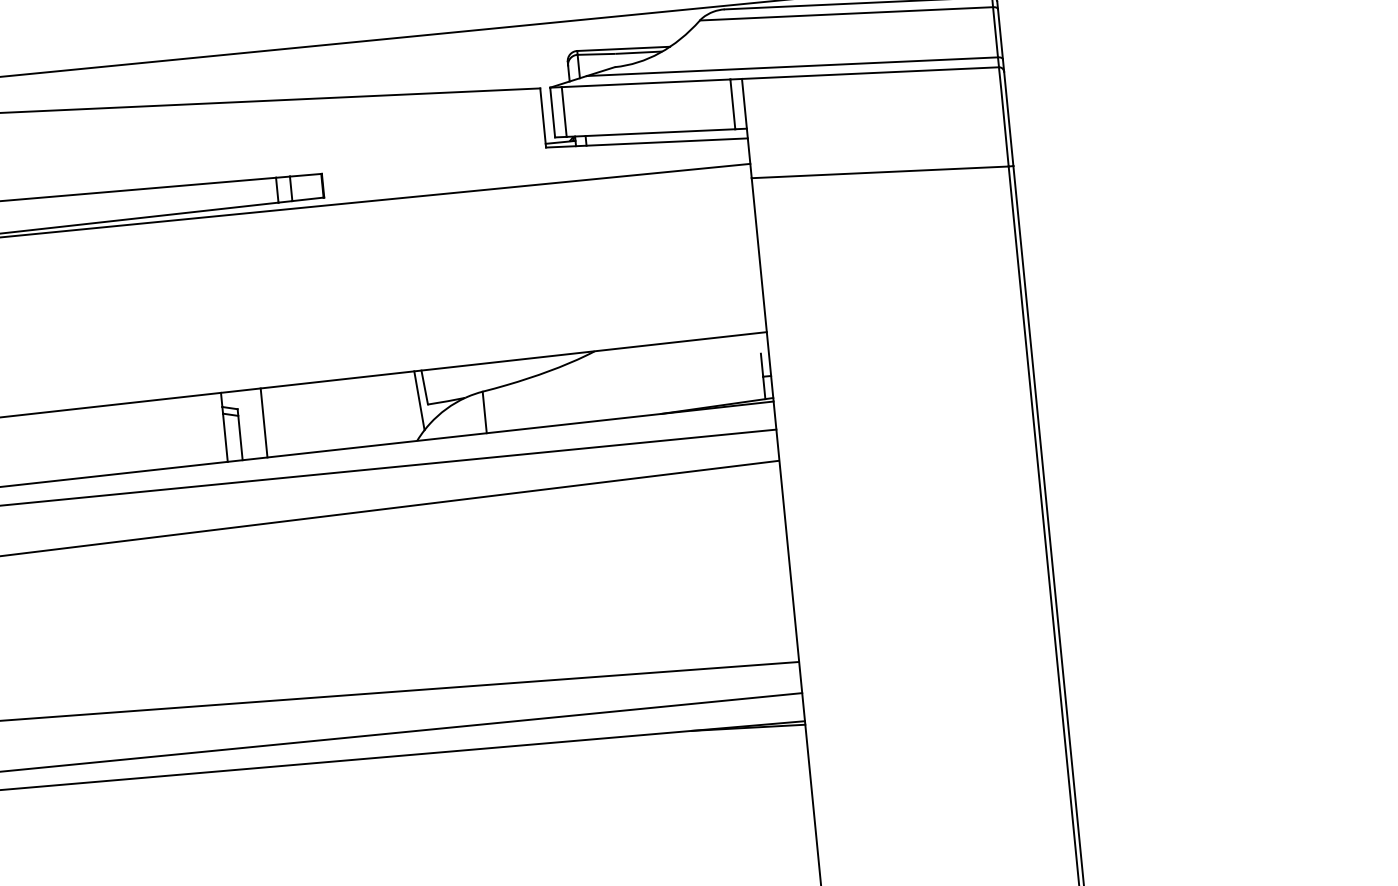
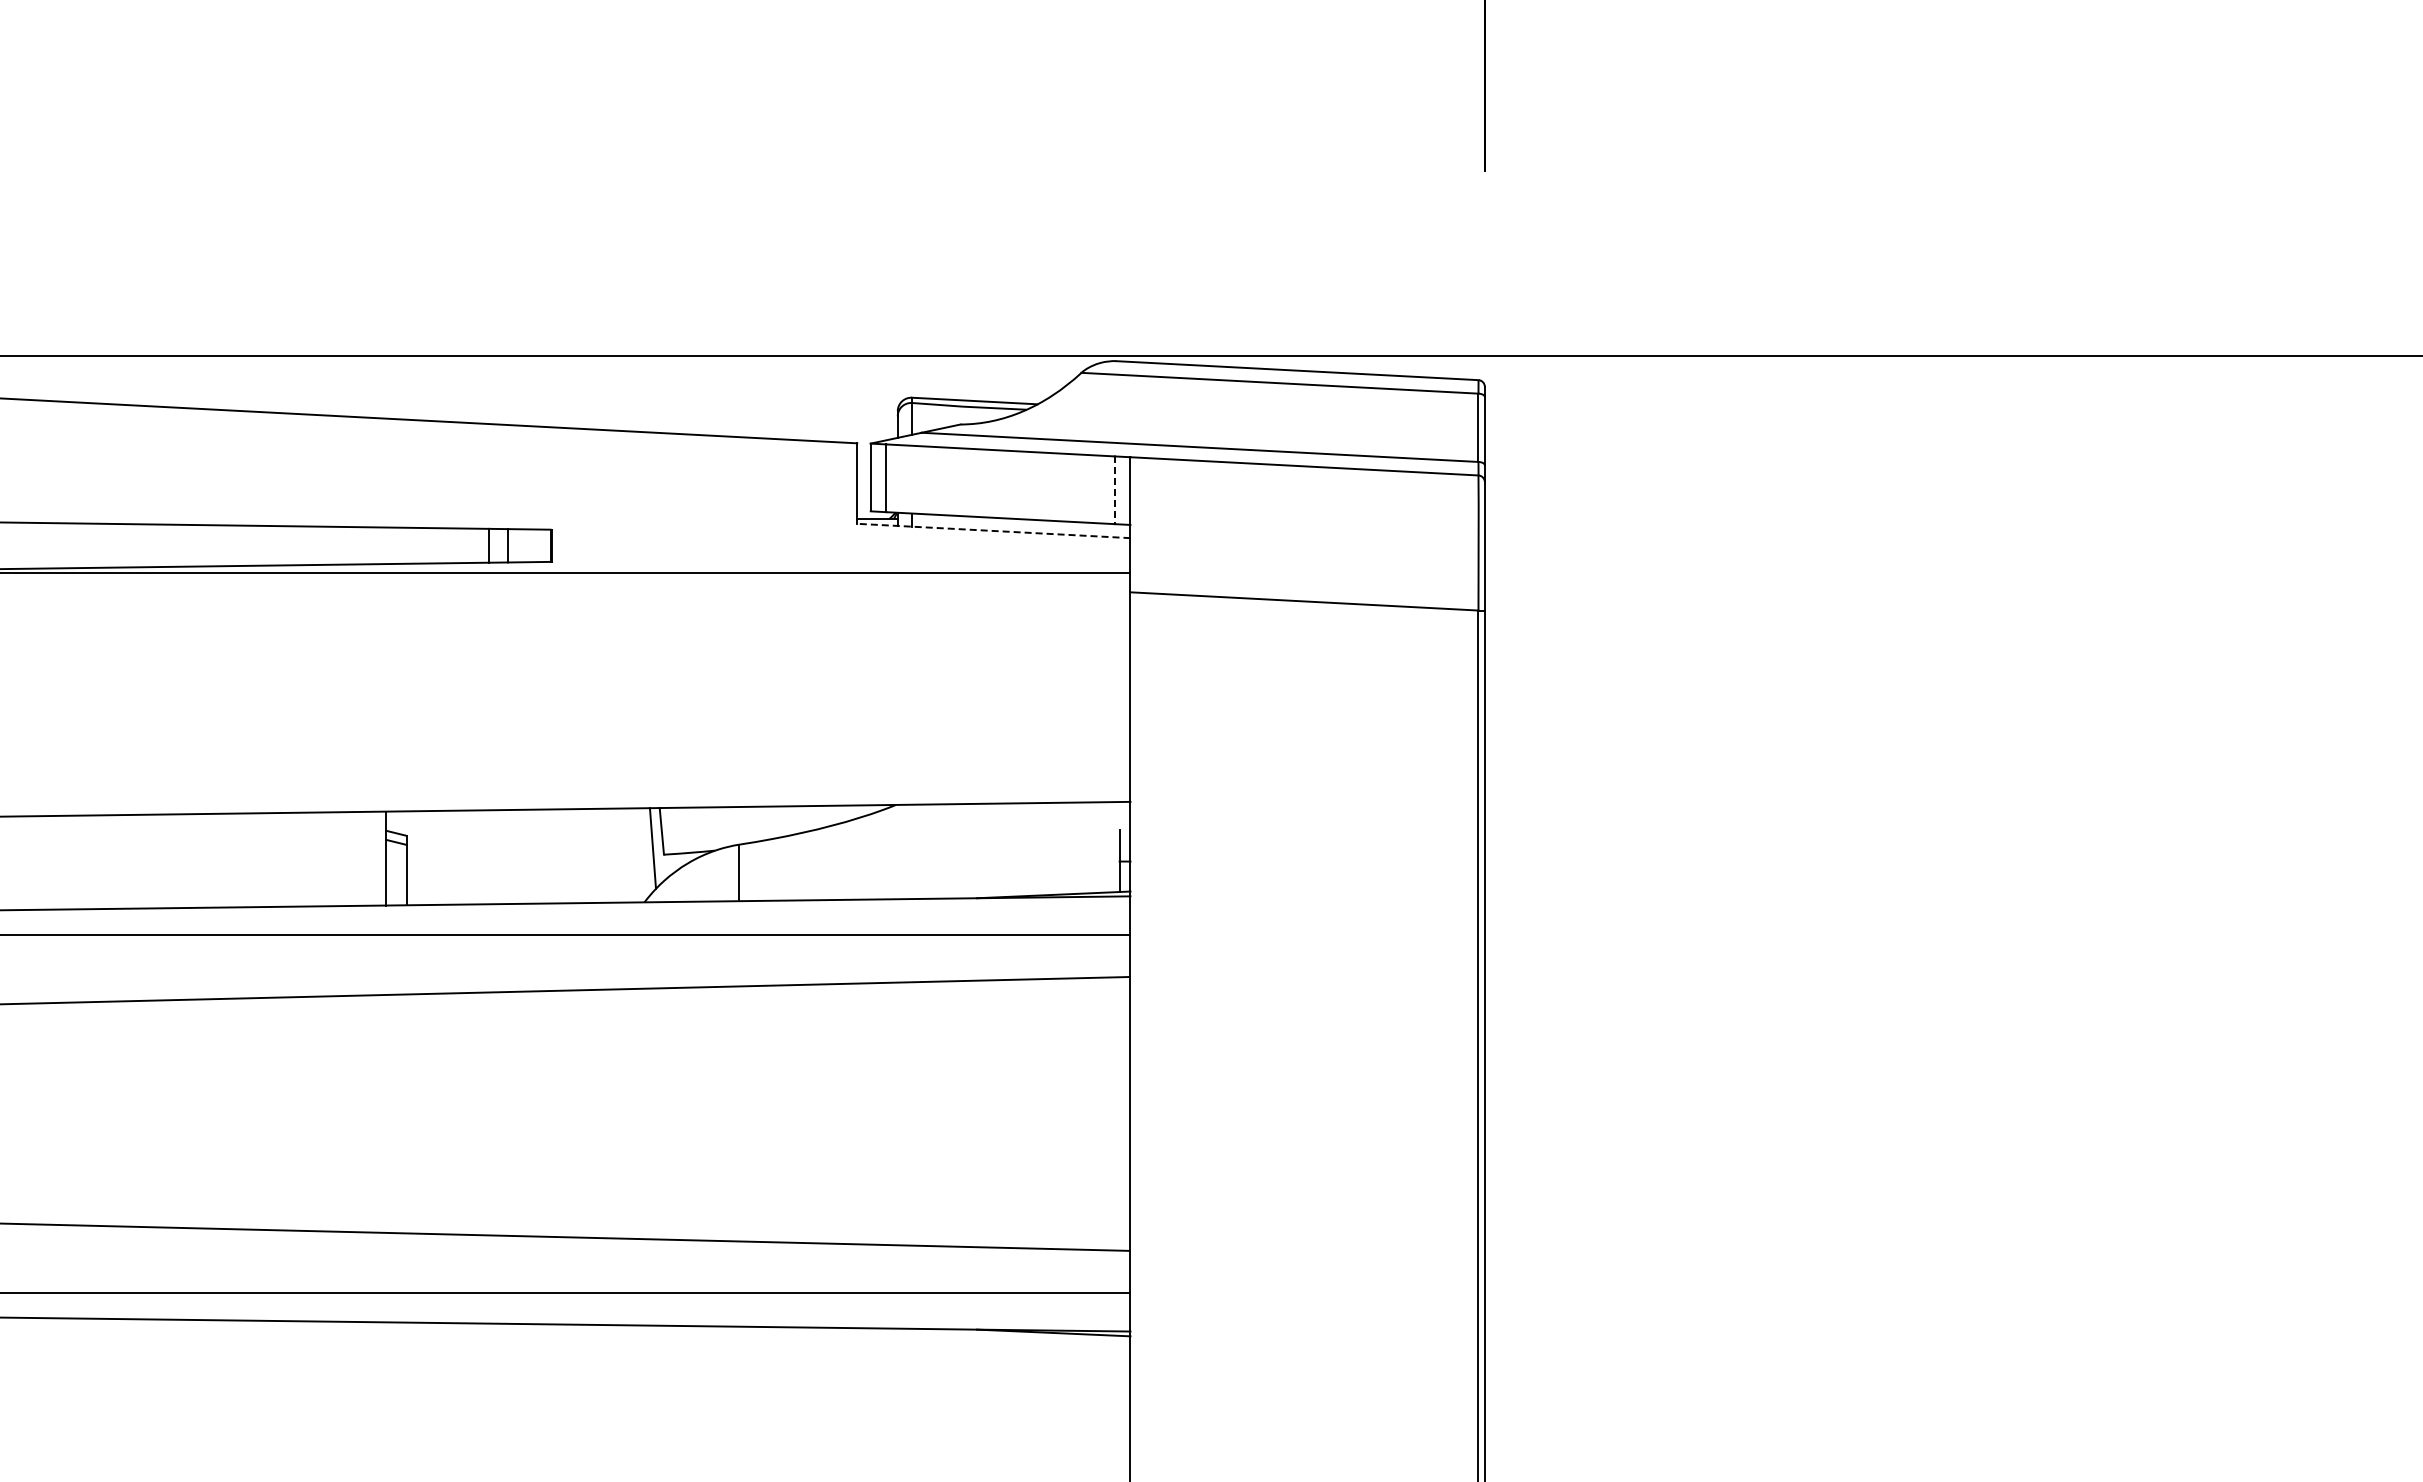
line: (732, 104) -> (1114, 490), solid -> dashed
line: (646, 142) -> (993, 530), solid -> dashed
line: (264, 422) -> (440, 857), removed

